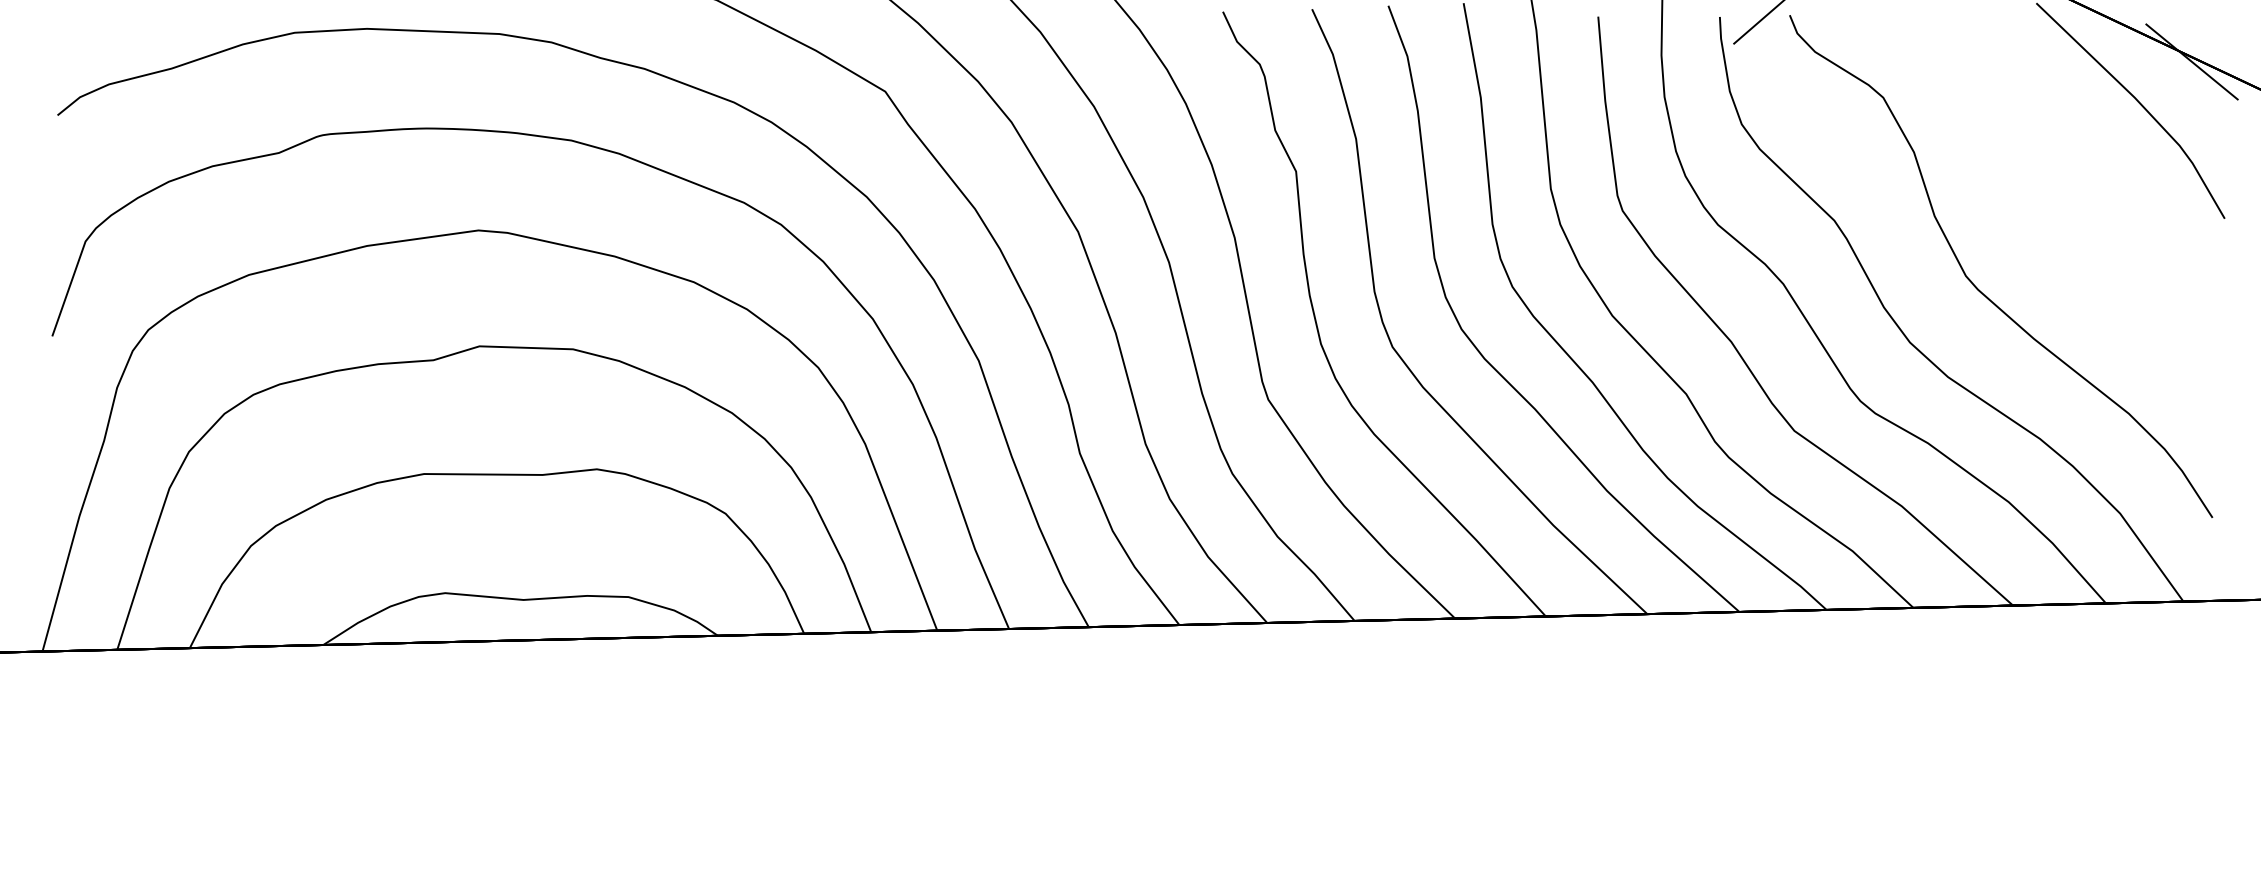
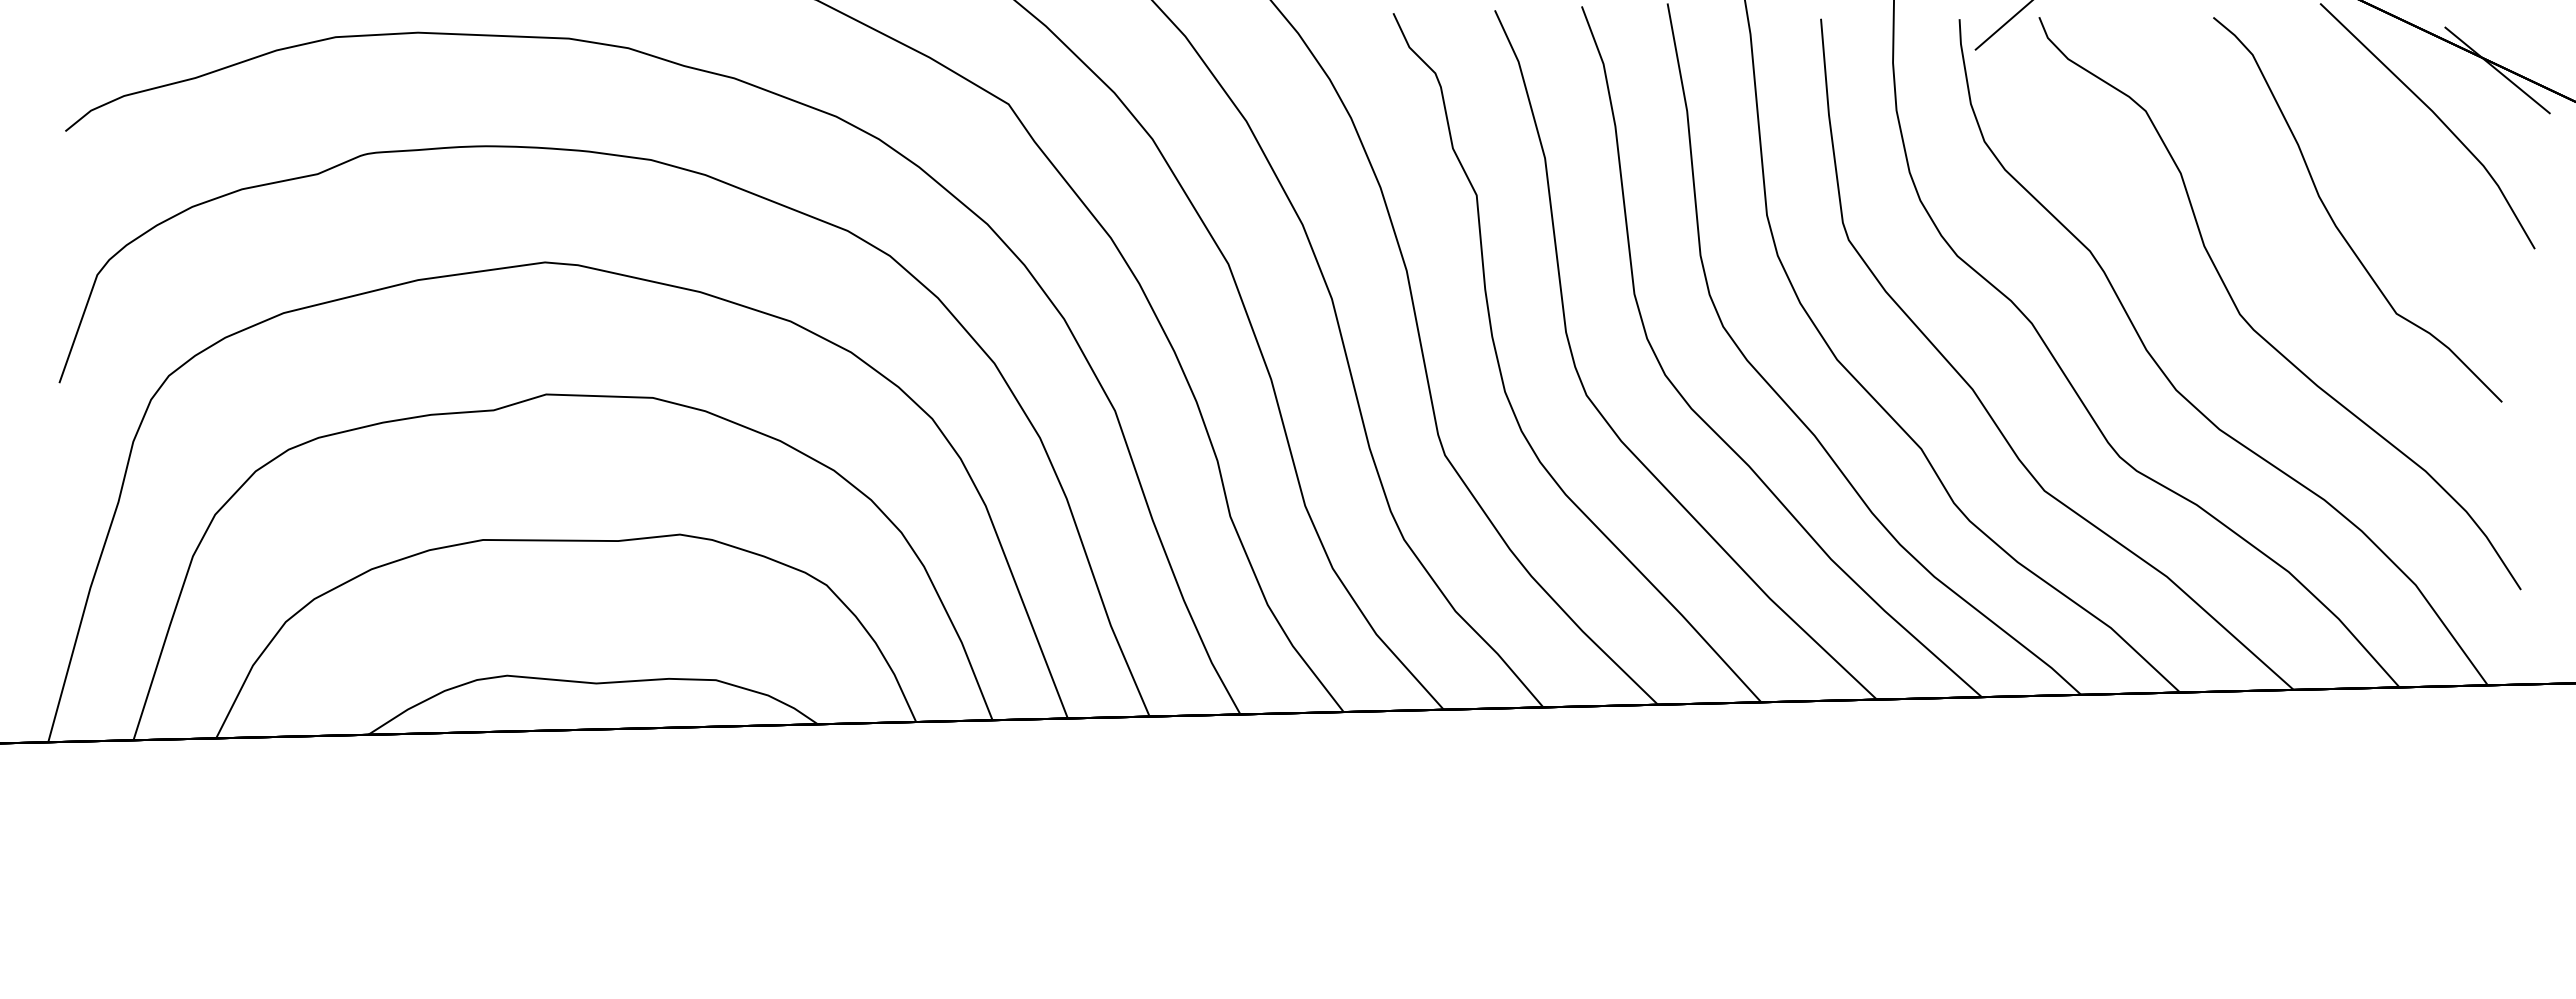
curve: (2048, 194) -> (2334, 221), added

